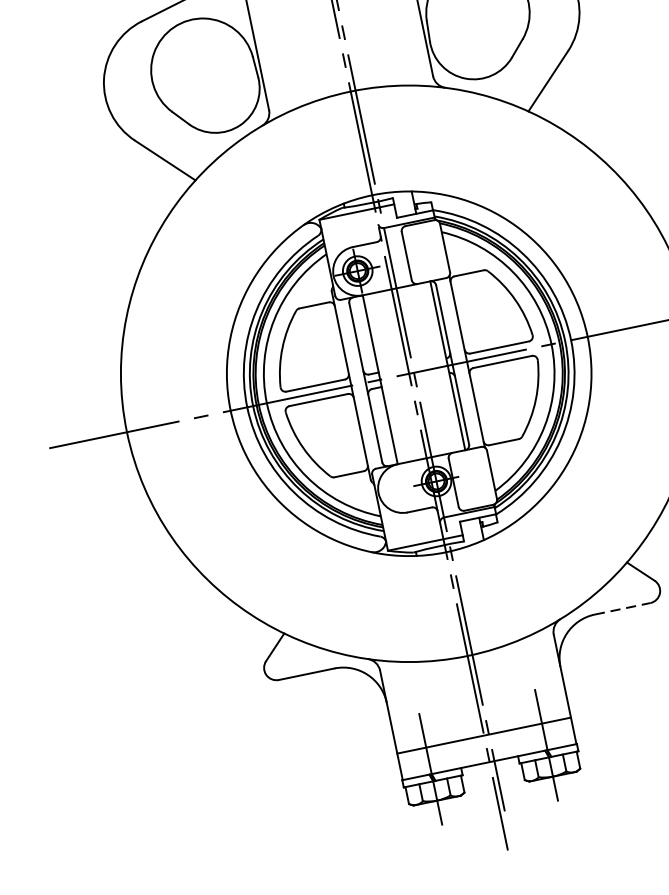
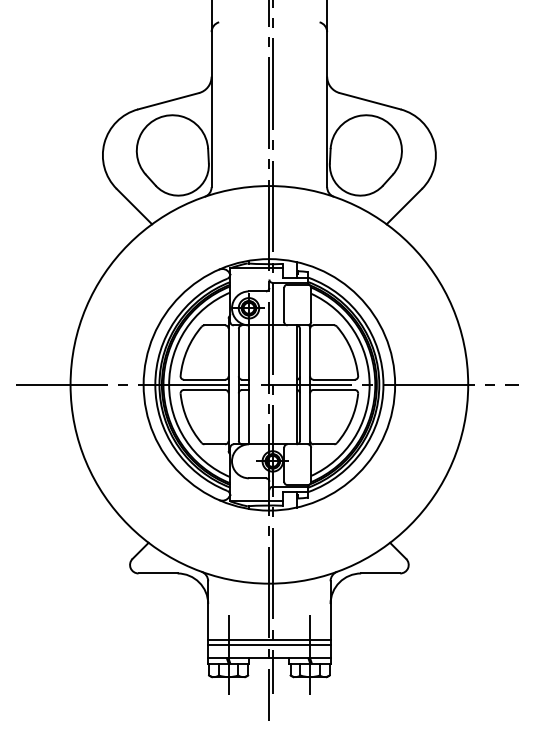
line: (622, 608) -> (380, 573), dashed -> solid
line: (485, 742) -> (269, 644), added

